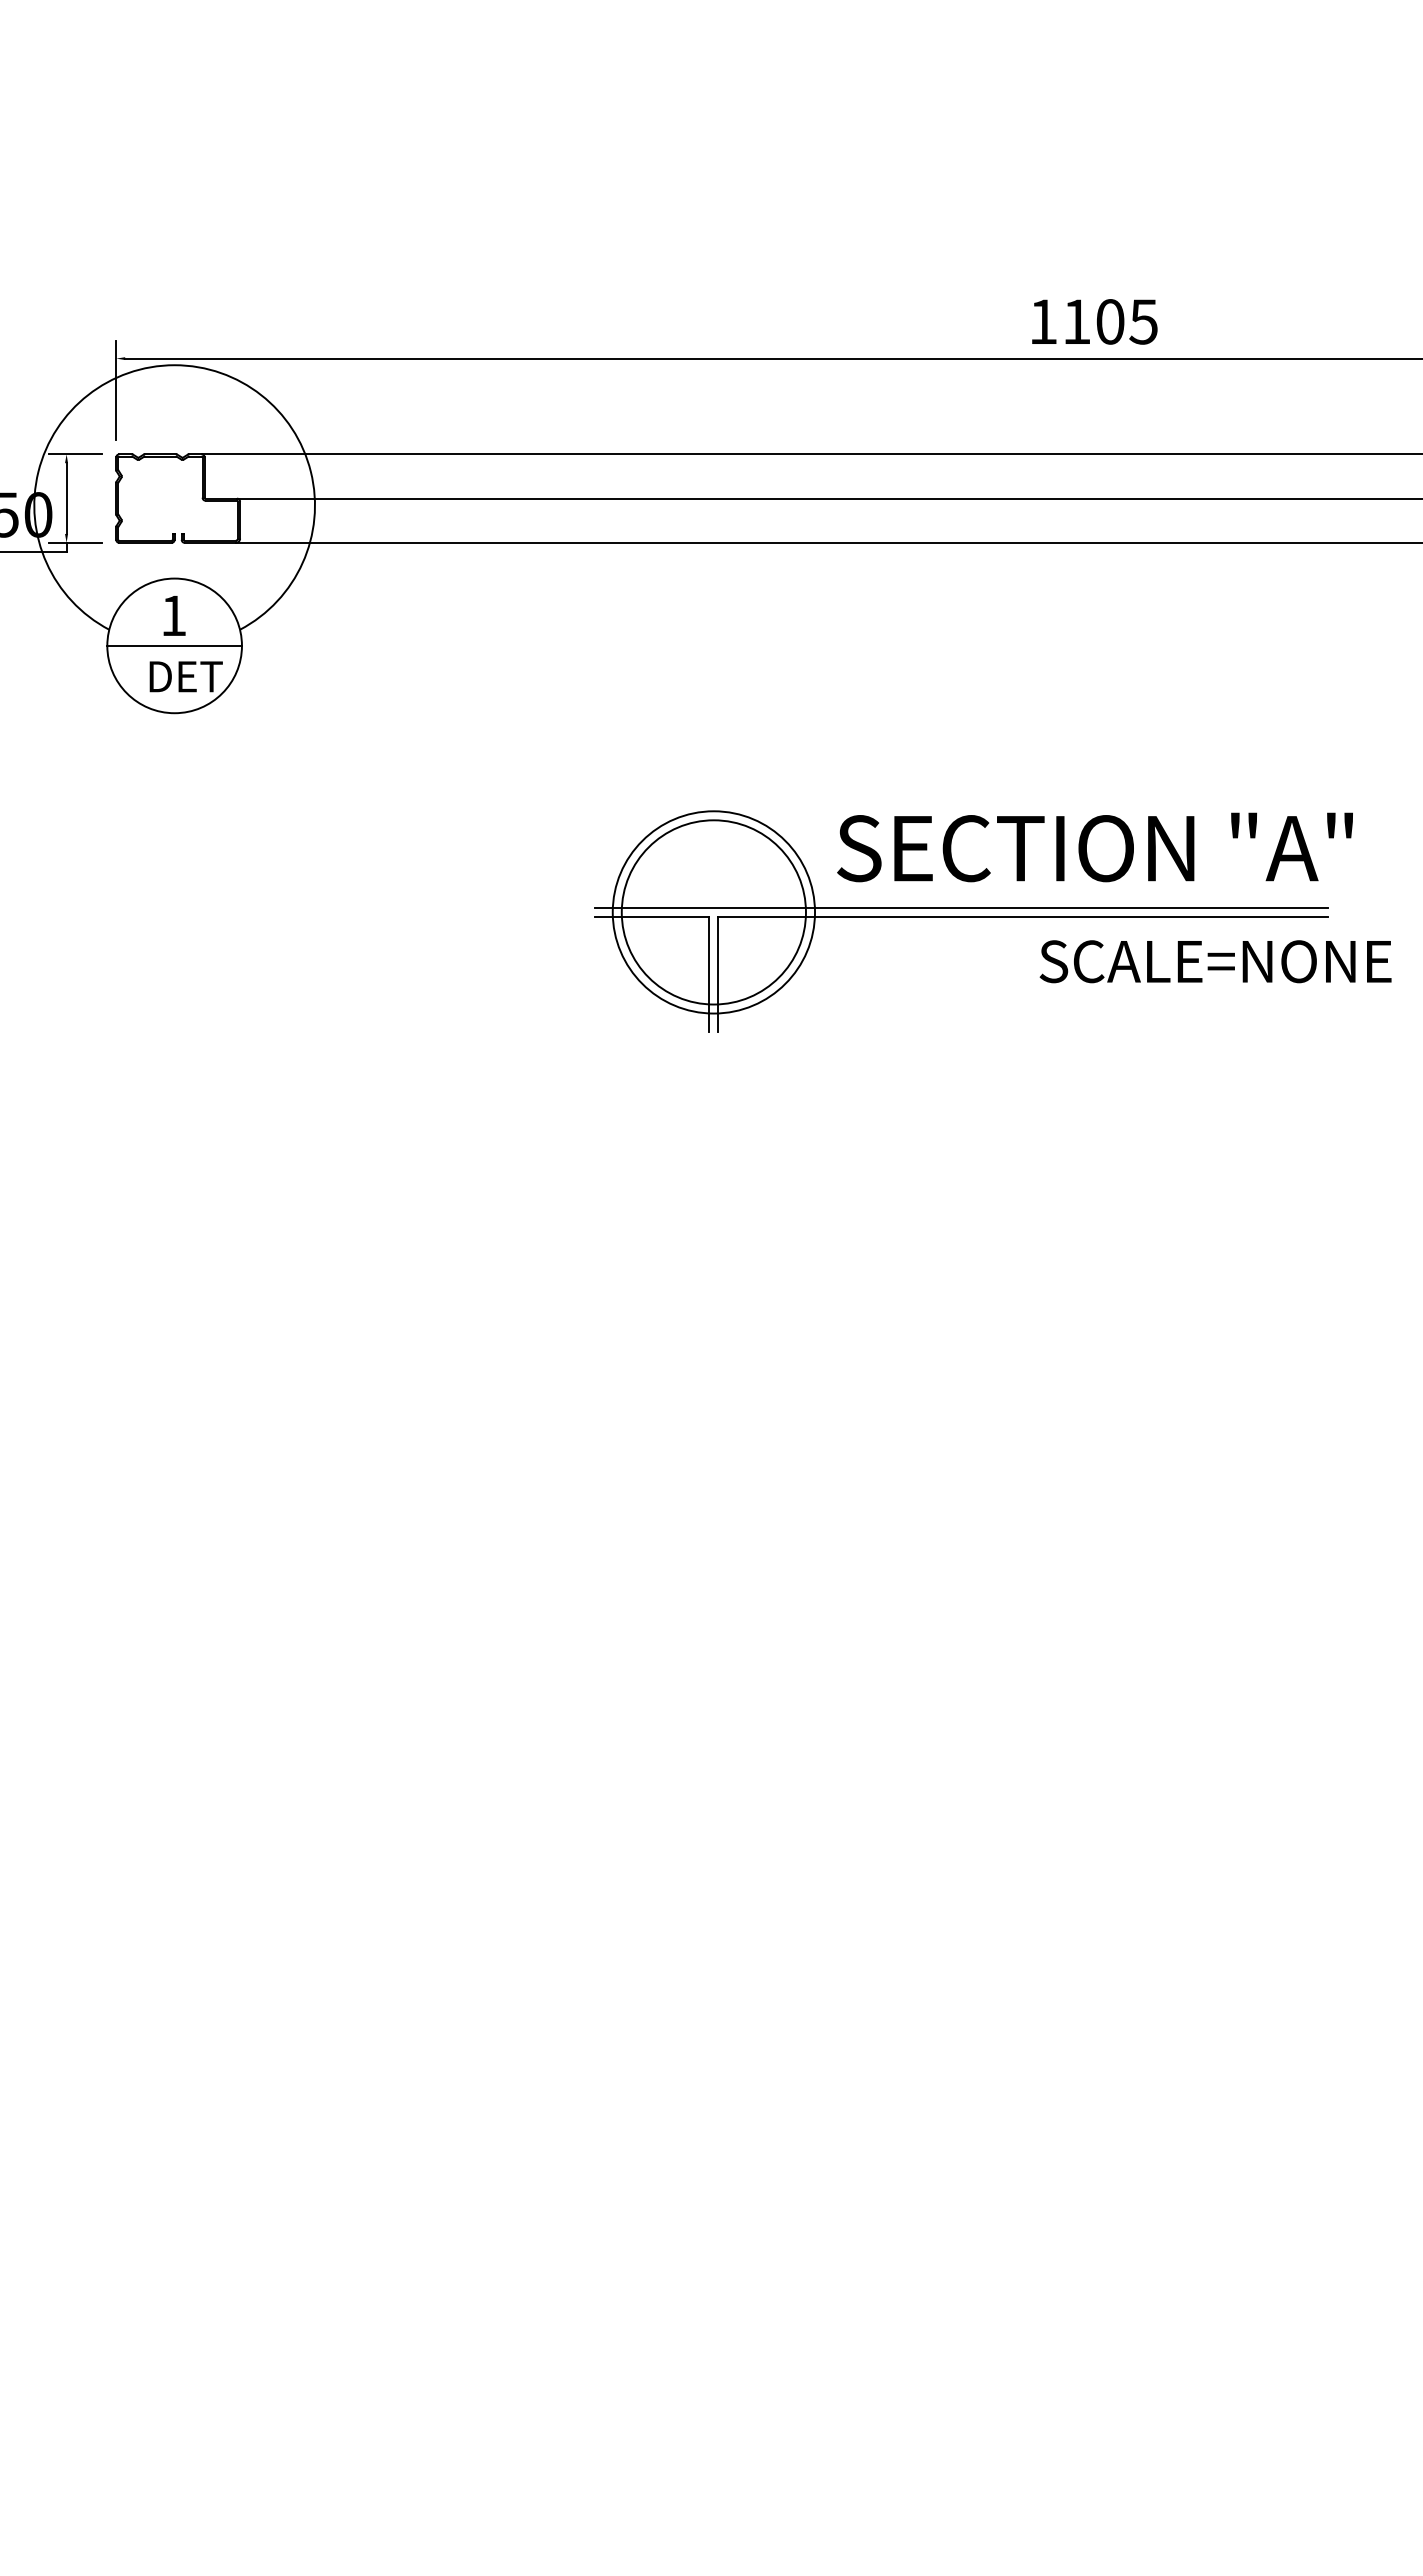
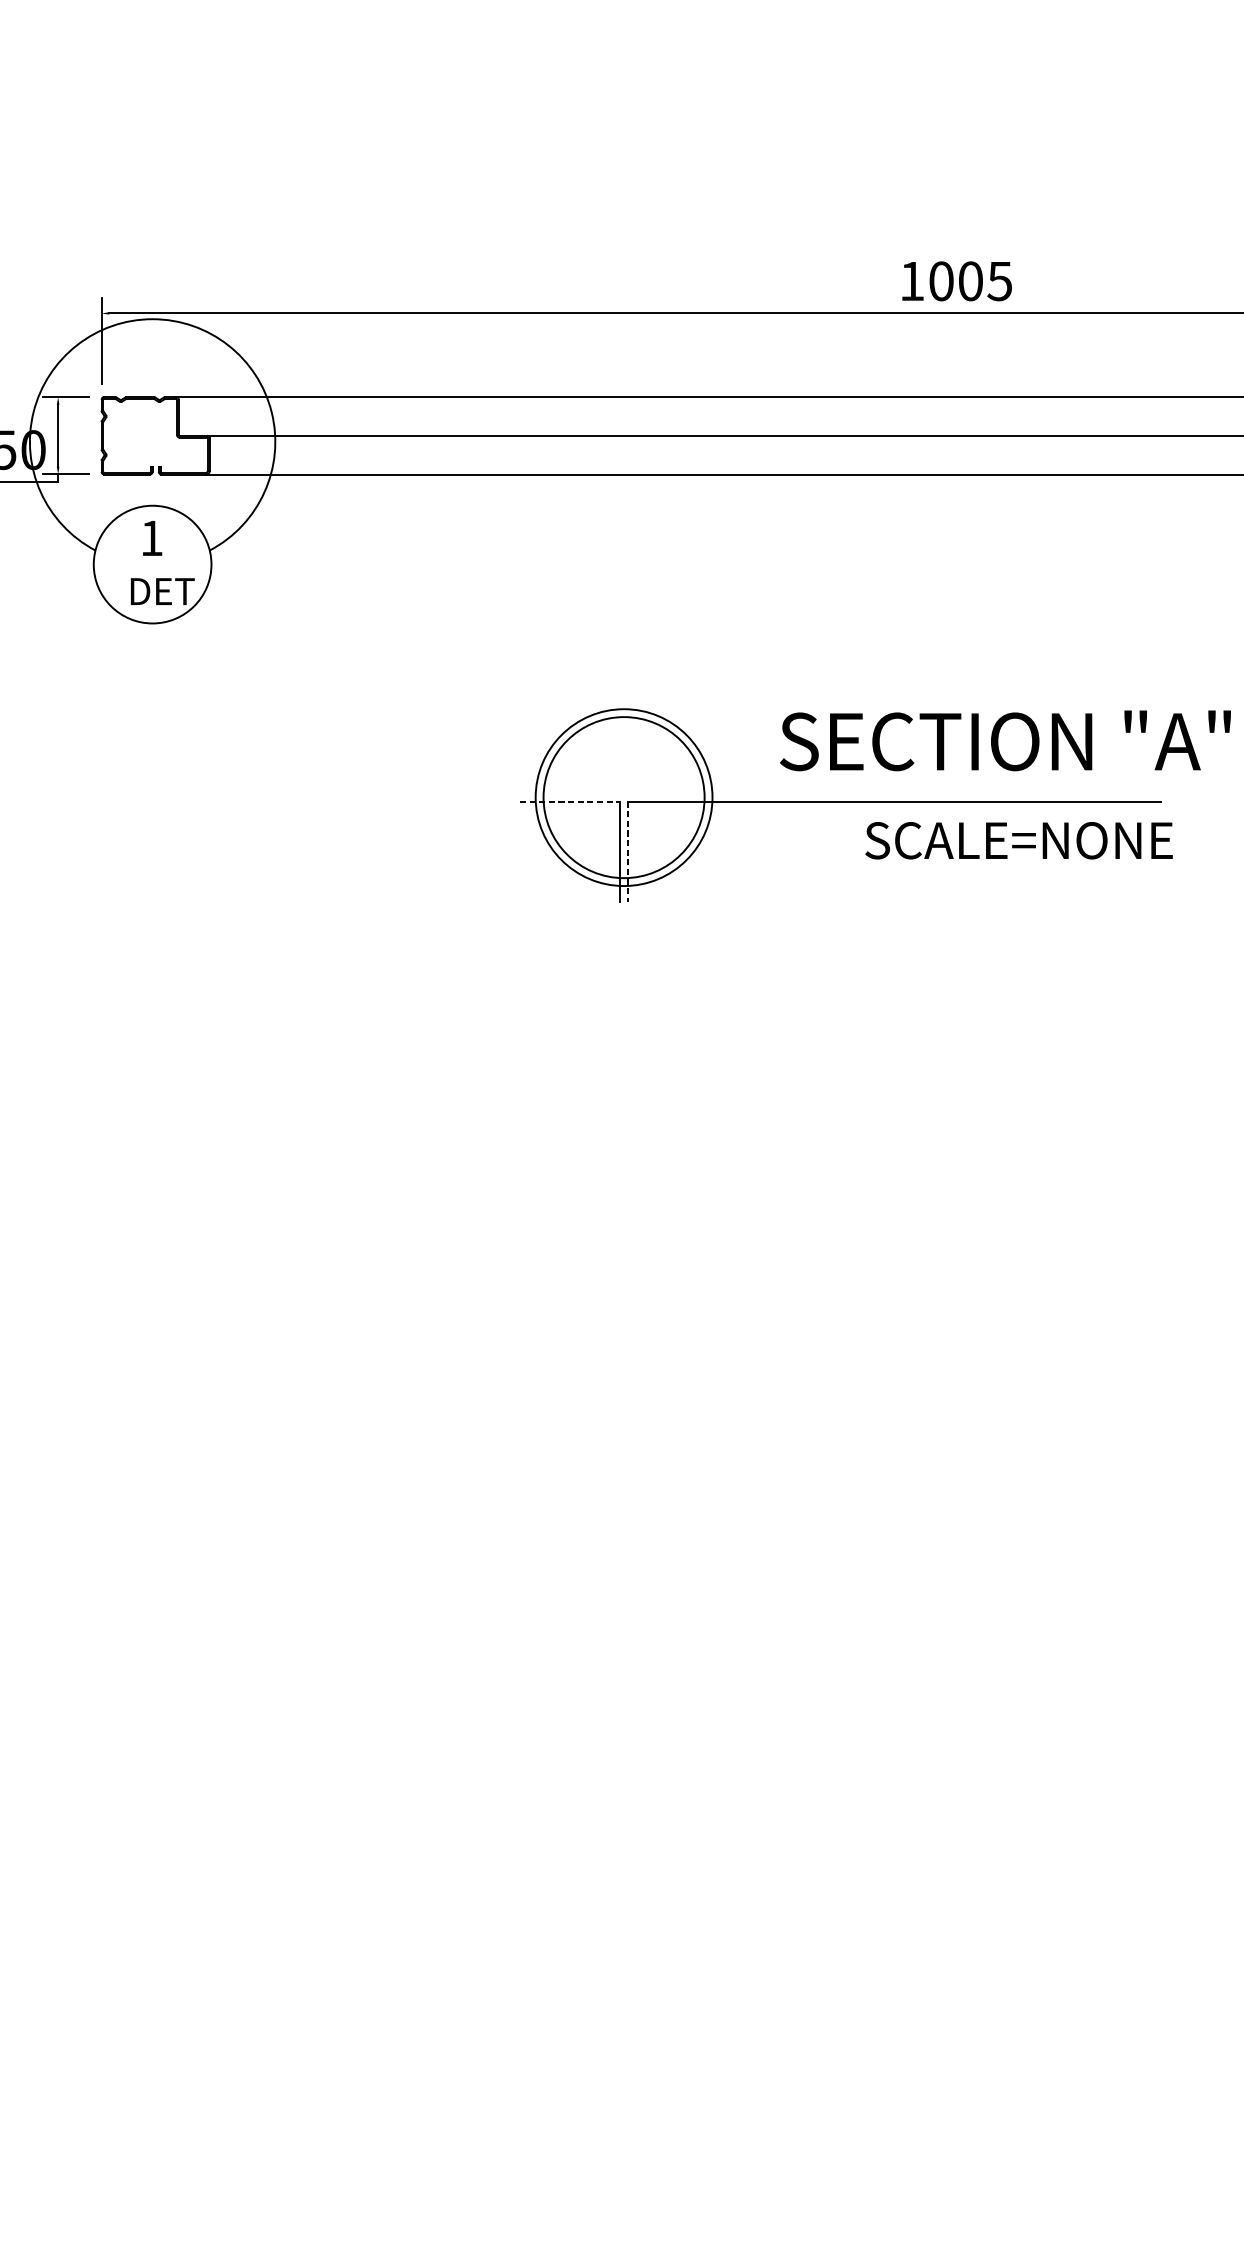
text: (1076, 321) -> (941, 280), 1105 -> 1005
line: (174, 645) -> (152, 564), removed
text: (1094, 847) -> (1004, 740), moved
line: (961, 907) -> (840, 793), removed
line: (652, 916) -> (570, 801), solid -> dashed
text: (1215, 961) -> (1018, 840), moved
line: (718, 974) -> (628, 851), solid -> dashed

